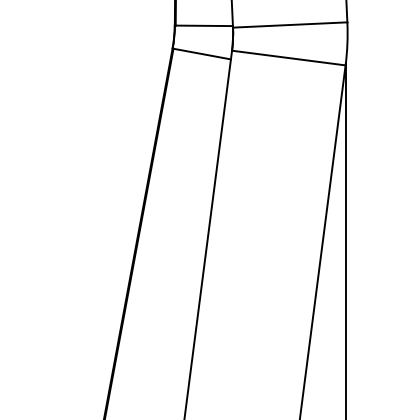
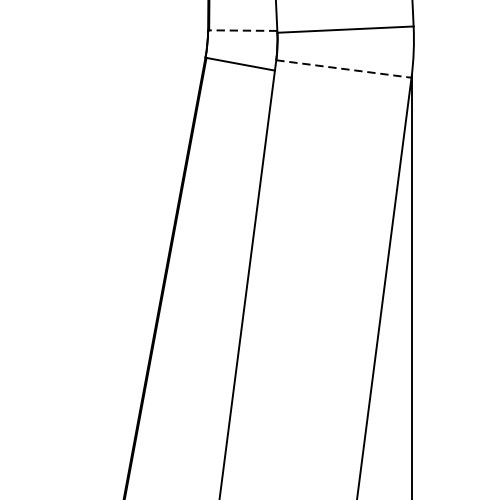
line: (204, 25) -> (243, 30), solid -> dashed
line: (289, 58) -> (344, 69), solid -> dashed

